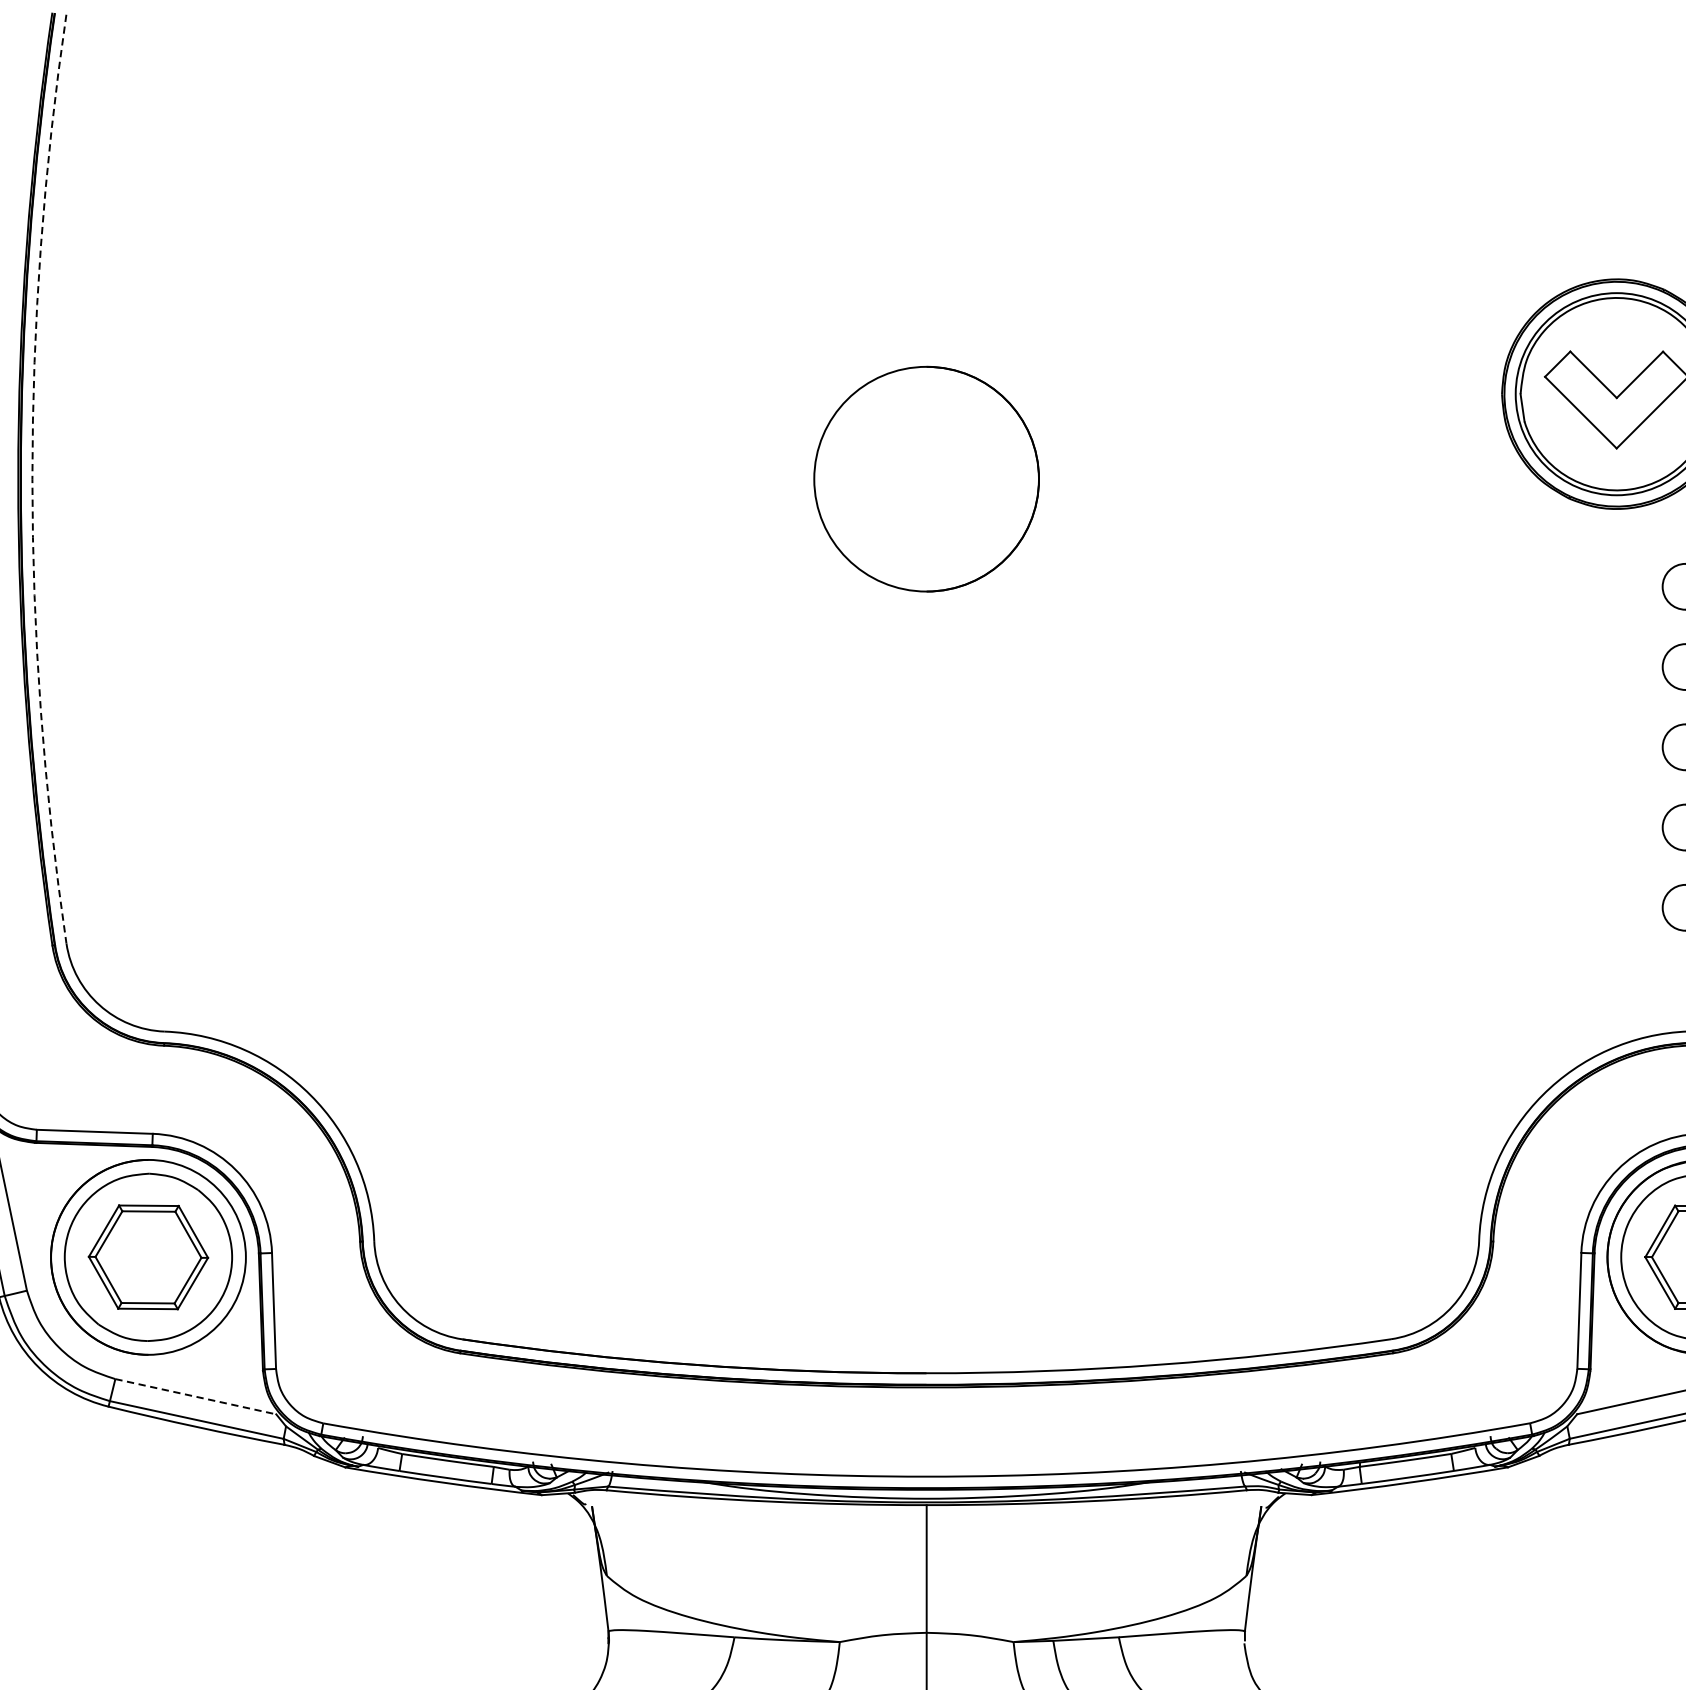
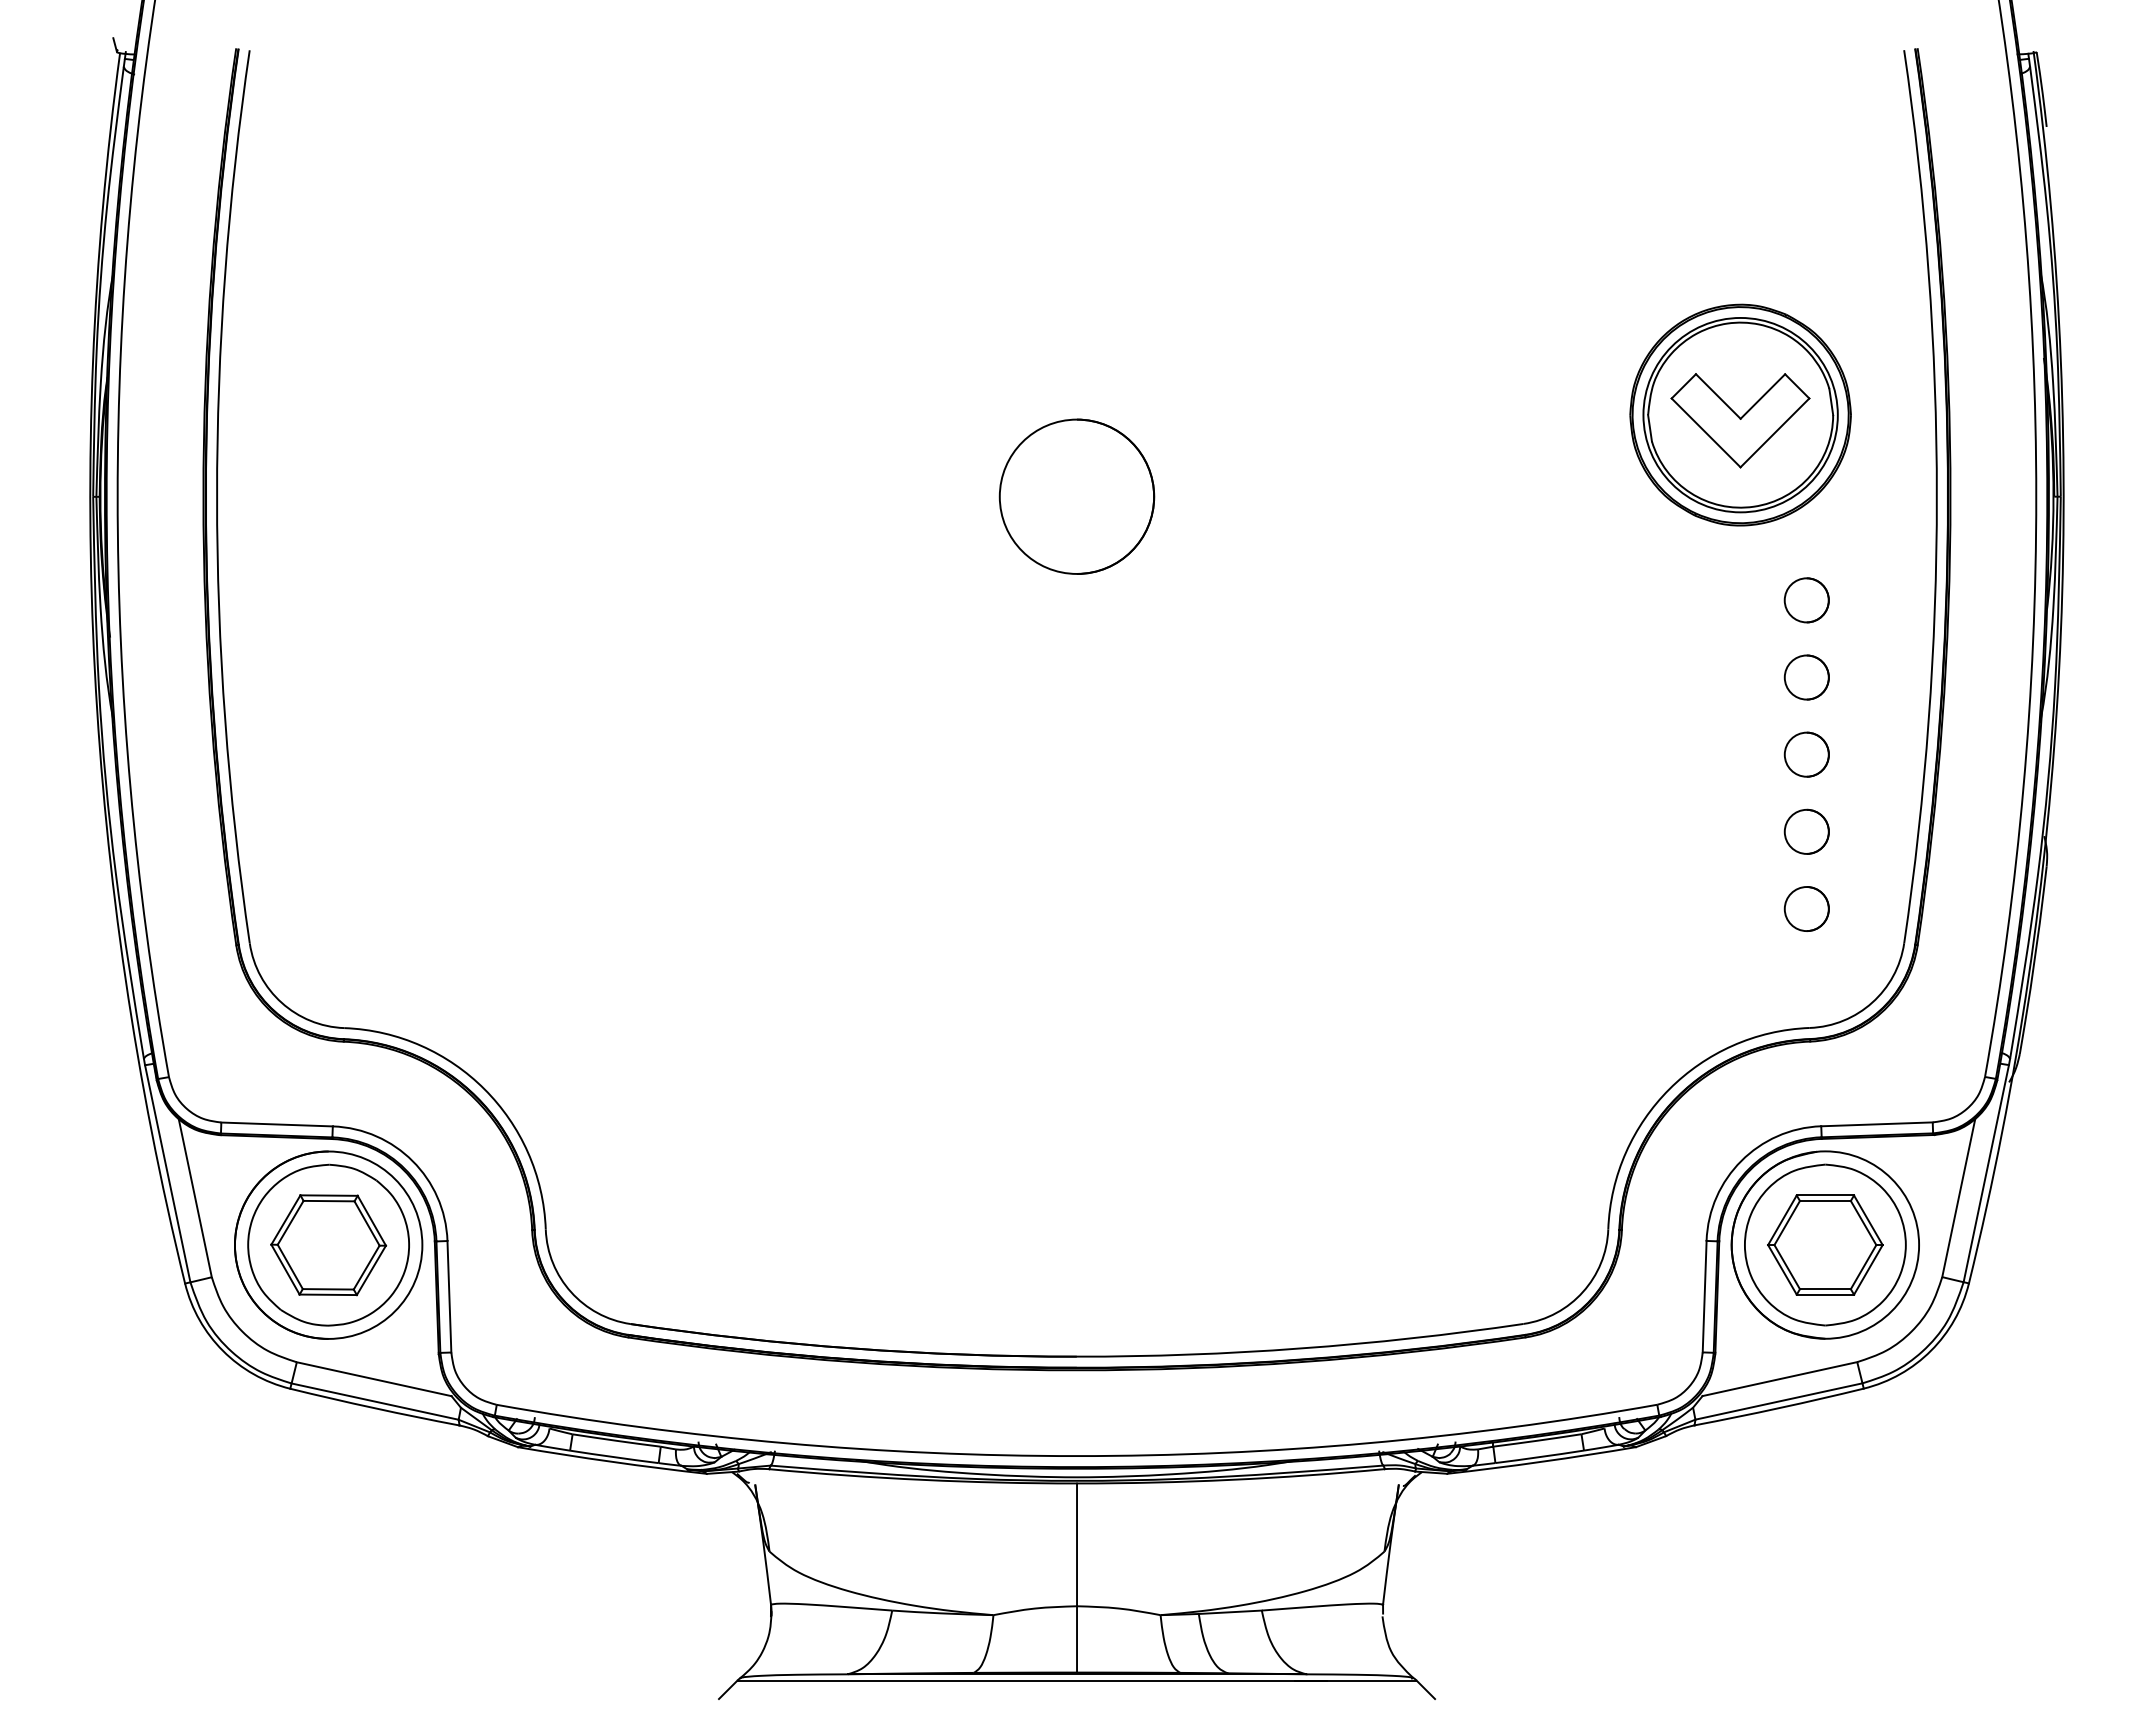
arc: (32, 478) -> (217, 496), dashed -> solid
part: (926, 478) -> (1076, 496), size x0.71
line: (196, 1397) -> (374, 1379), dashed -> solid

